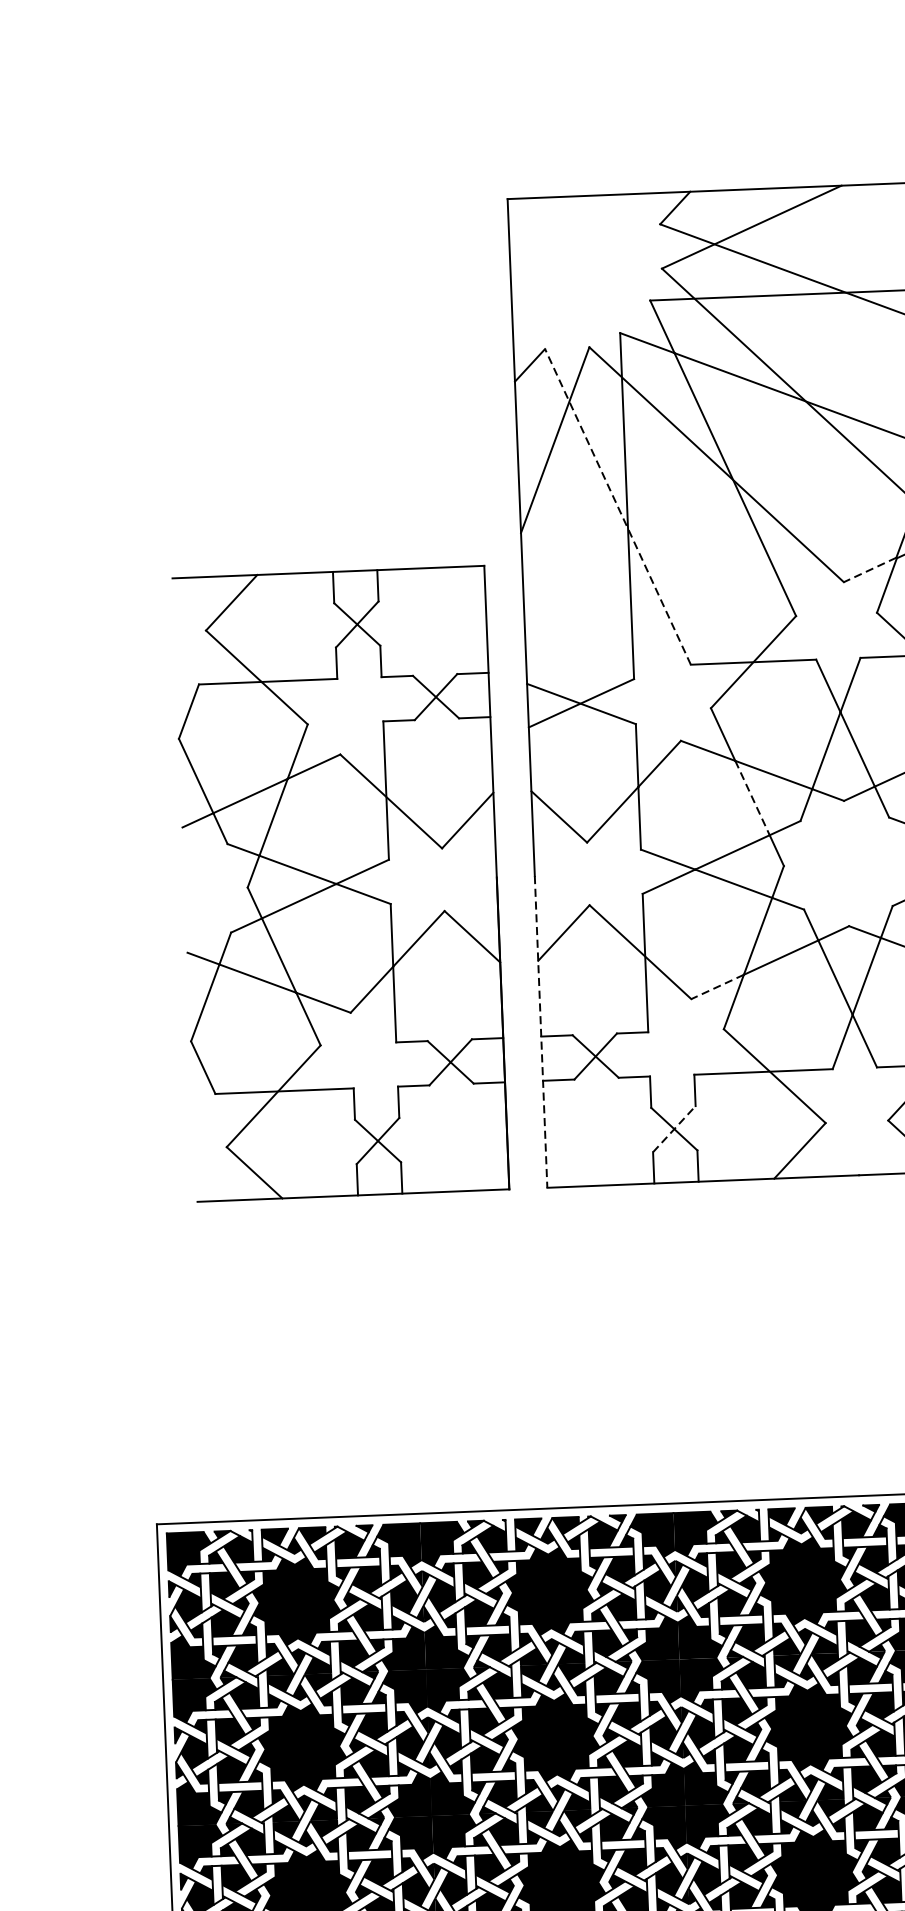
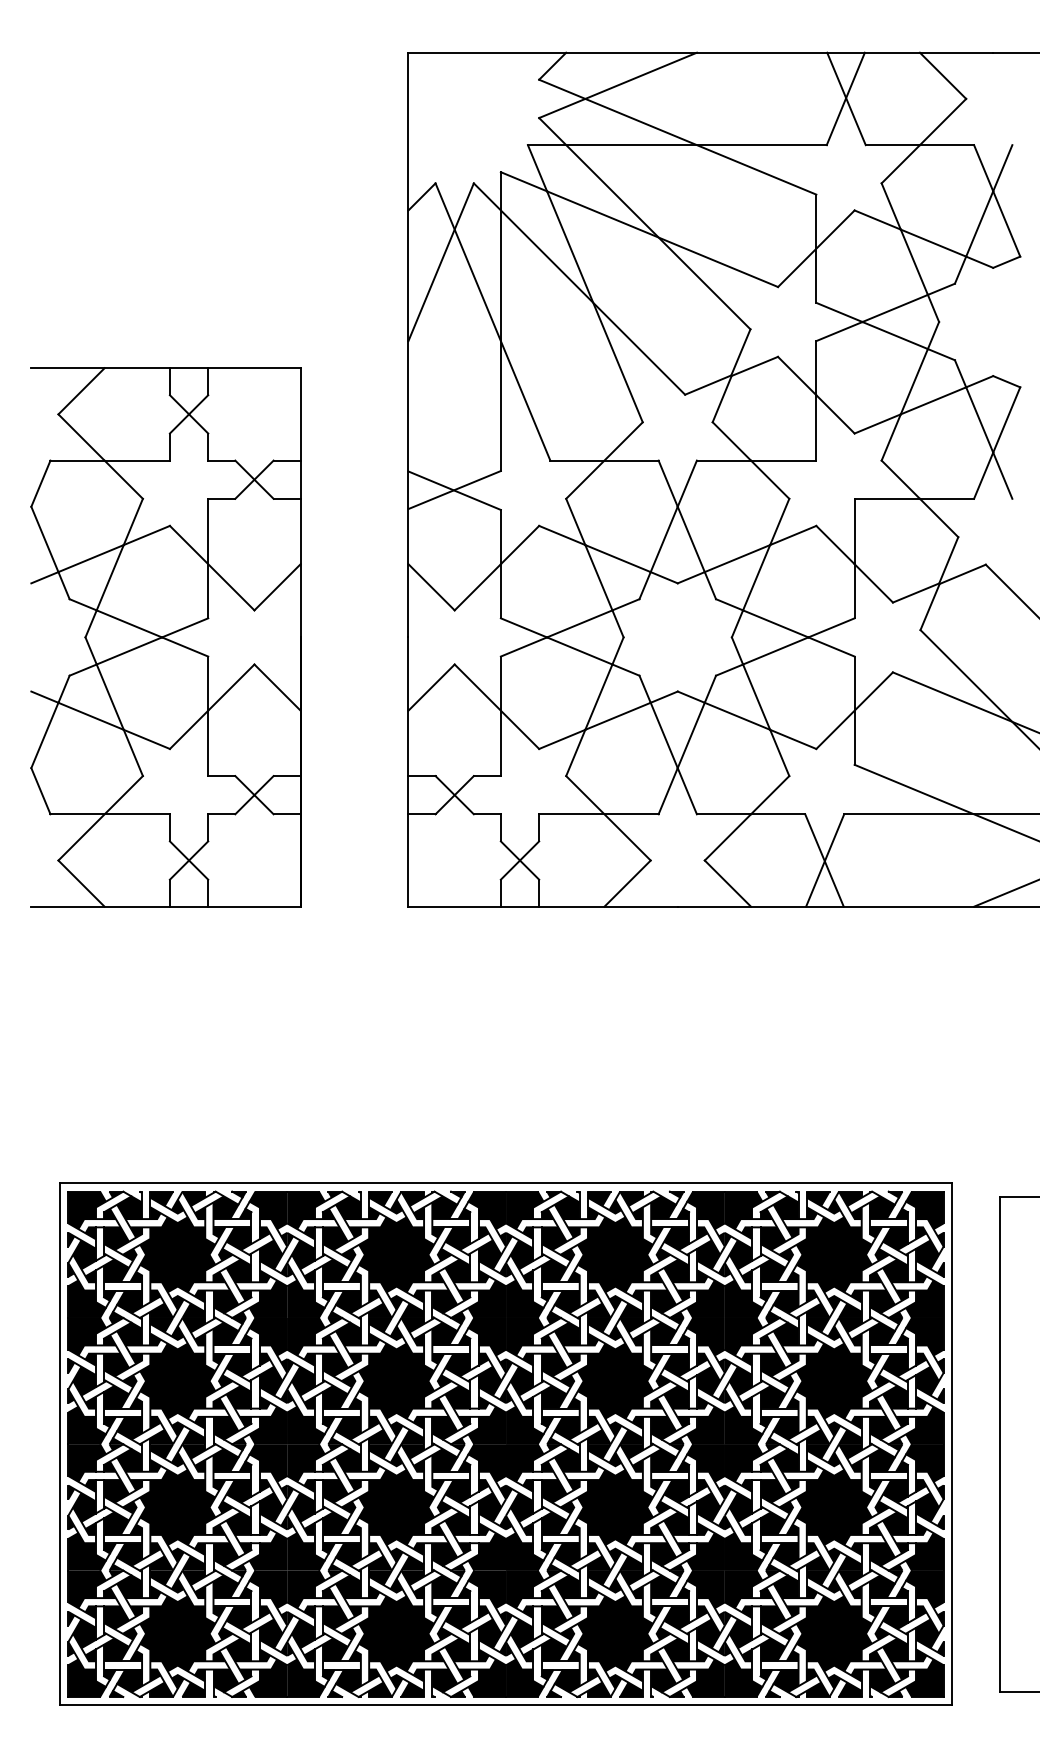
line: (617, 506) -> (492, 321), dashed -> solid
line: (870, 570) -> (708, 385), dashed -> solid
line: (753, 798) -> (599, 578), dashed -> solid
part: (340, 883) -> (165, 637), moved
line: (717, 987) -> (562, 739), dashed -> solid
line: (541, 1032) -> (408, 772), dashed -> solid
line: (674, 1129) -> (520, 860), dashed -> solid

